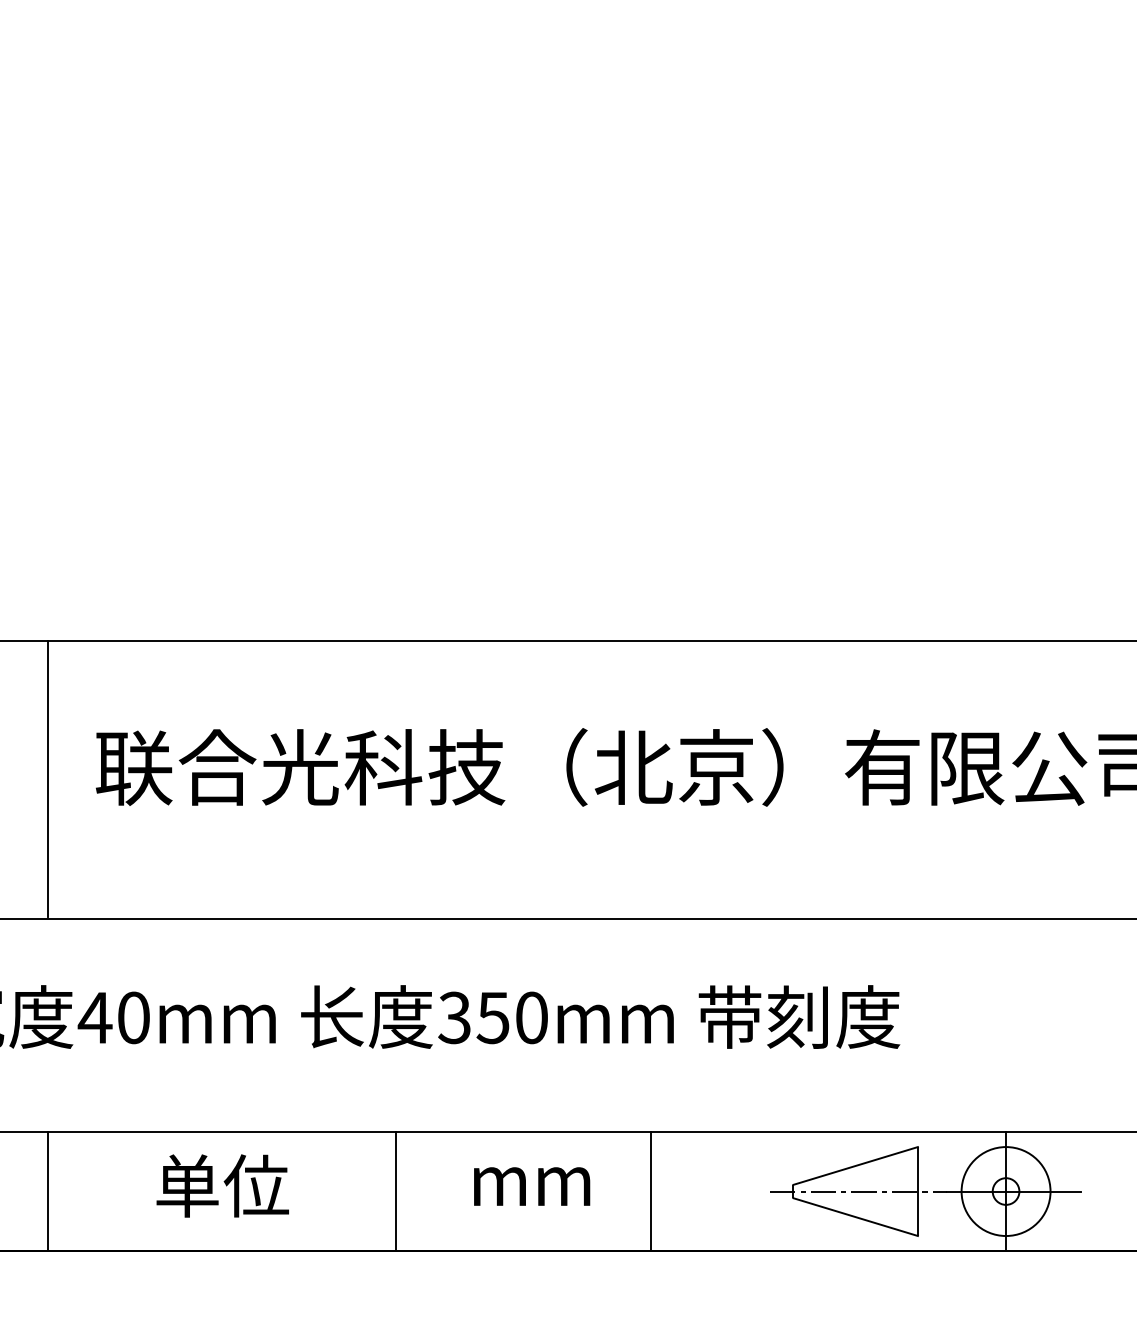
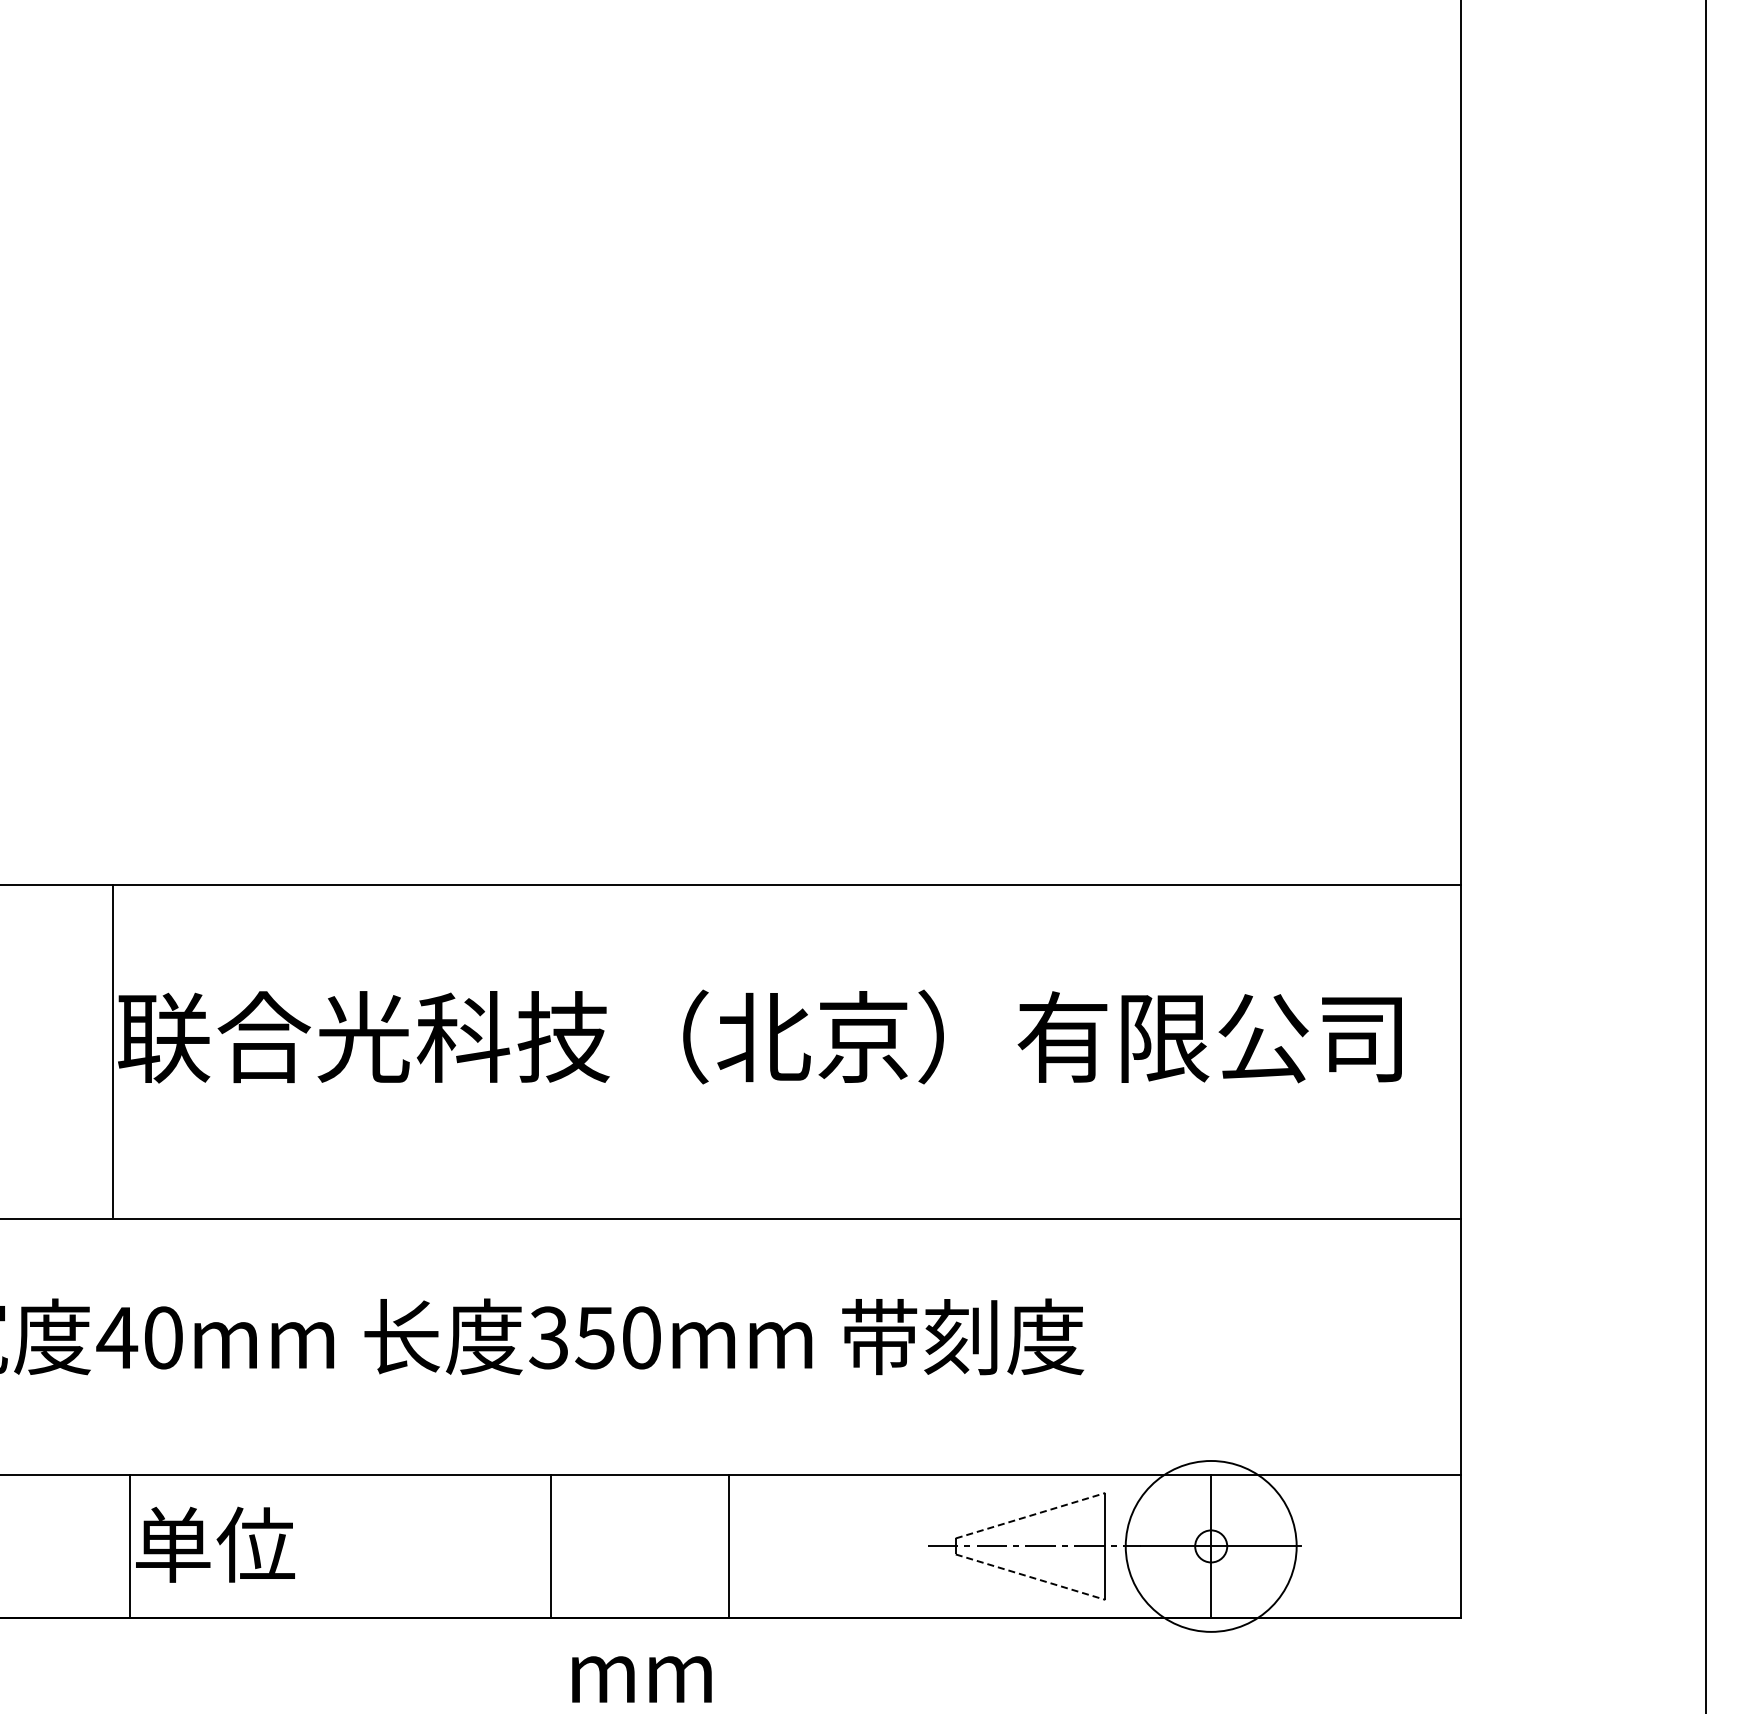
line: (47, 778) -> (112, 1050), moved
line: (856, 1165) -> (1031, 1515), solid -> dashed
text: (222, 1185) -> (215, 1544), moved
text: (531, 1186) -> (641, 1679), moved
line: (47, 1191) -> (129, 1546), moved
line: (396, 1191) -> (551, 1546), moved
line: (651, 1191) -> (729, 1546), moved
circle: (1005, 1191) -> (1210, 1546), size x1.6
line: (856, 1217) -> (1031, 1577), solid -> dashed

